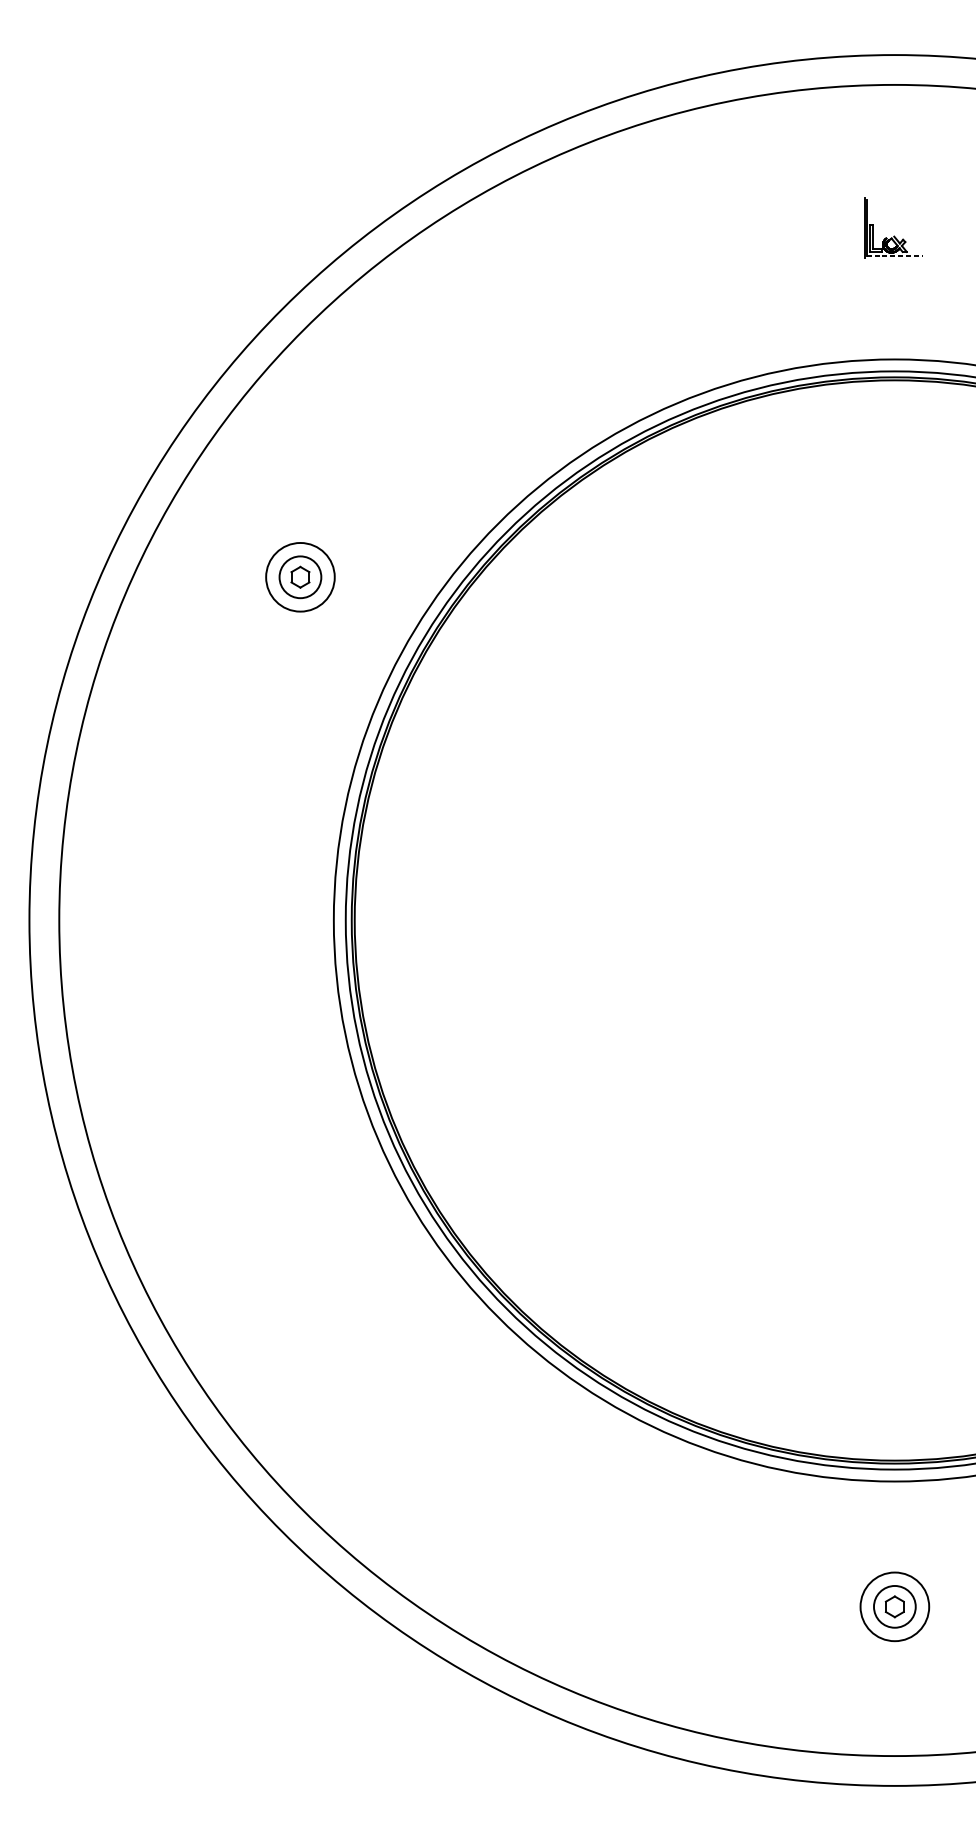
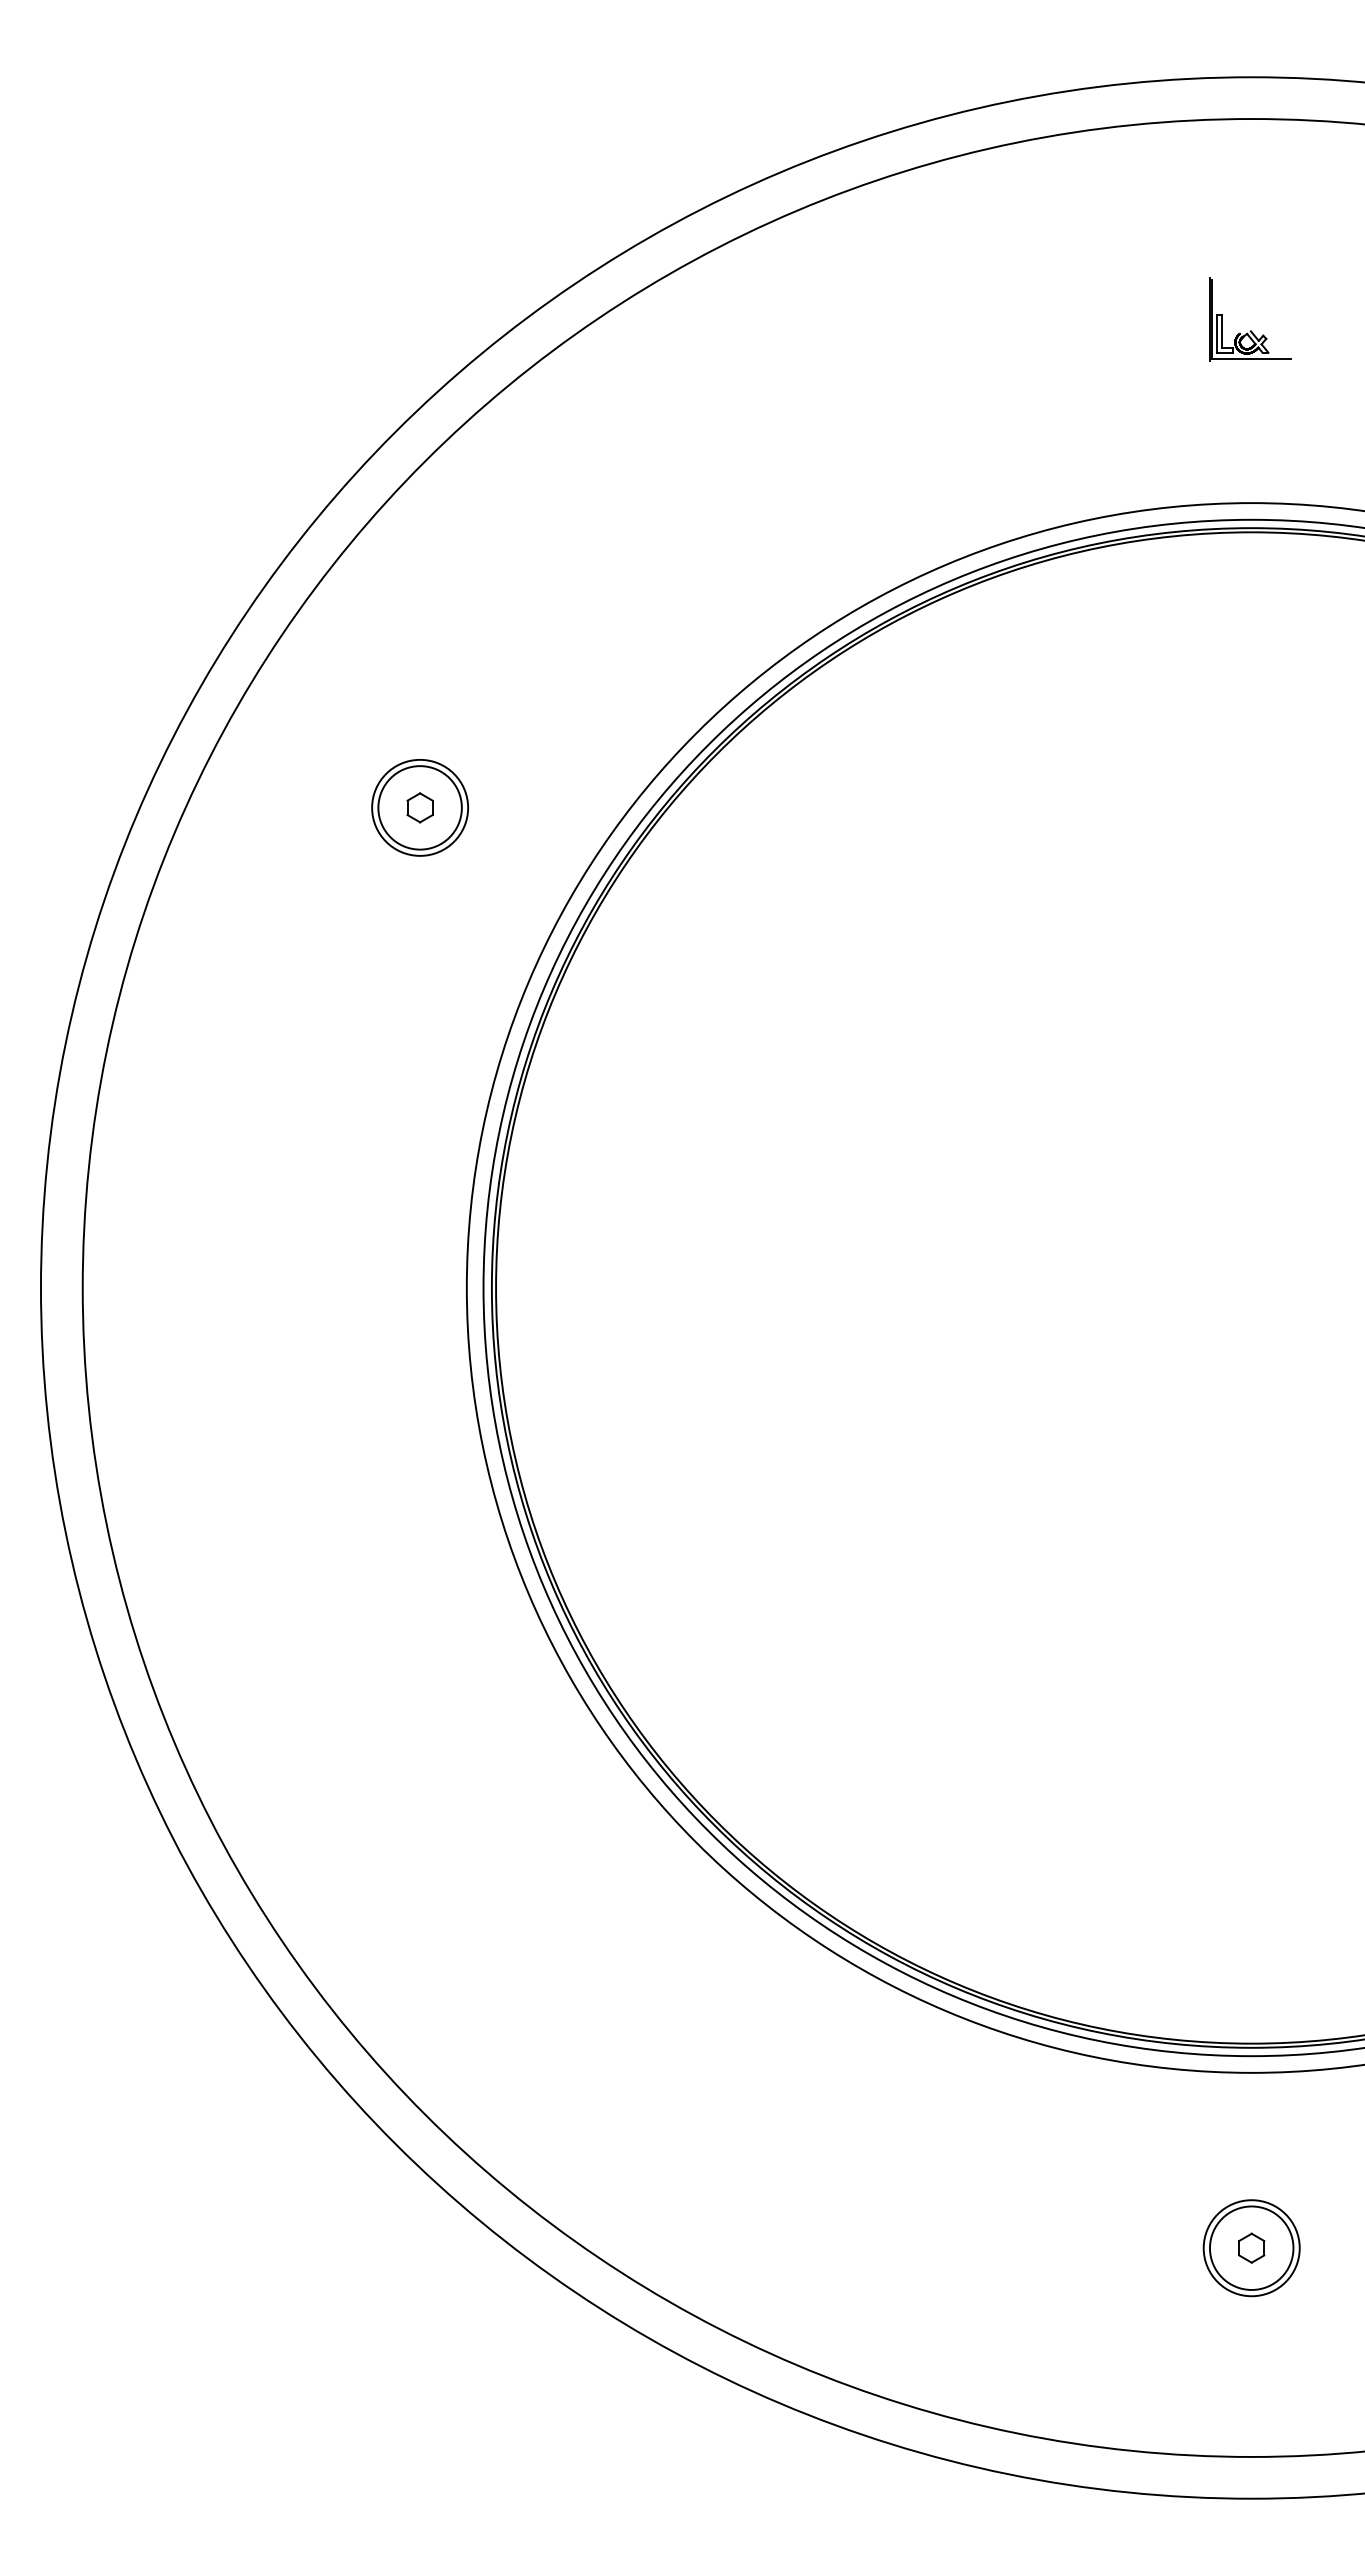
line: (895, 256) -> (1252, 358), dashed -> solid
circle: (300, 577) -> (419, 807), size x1.43
circle: (894, 1606) -> (1251, 2247), size x1.43

